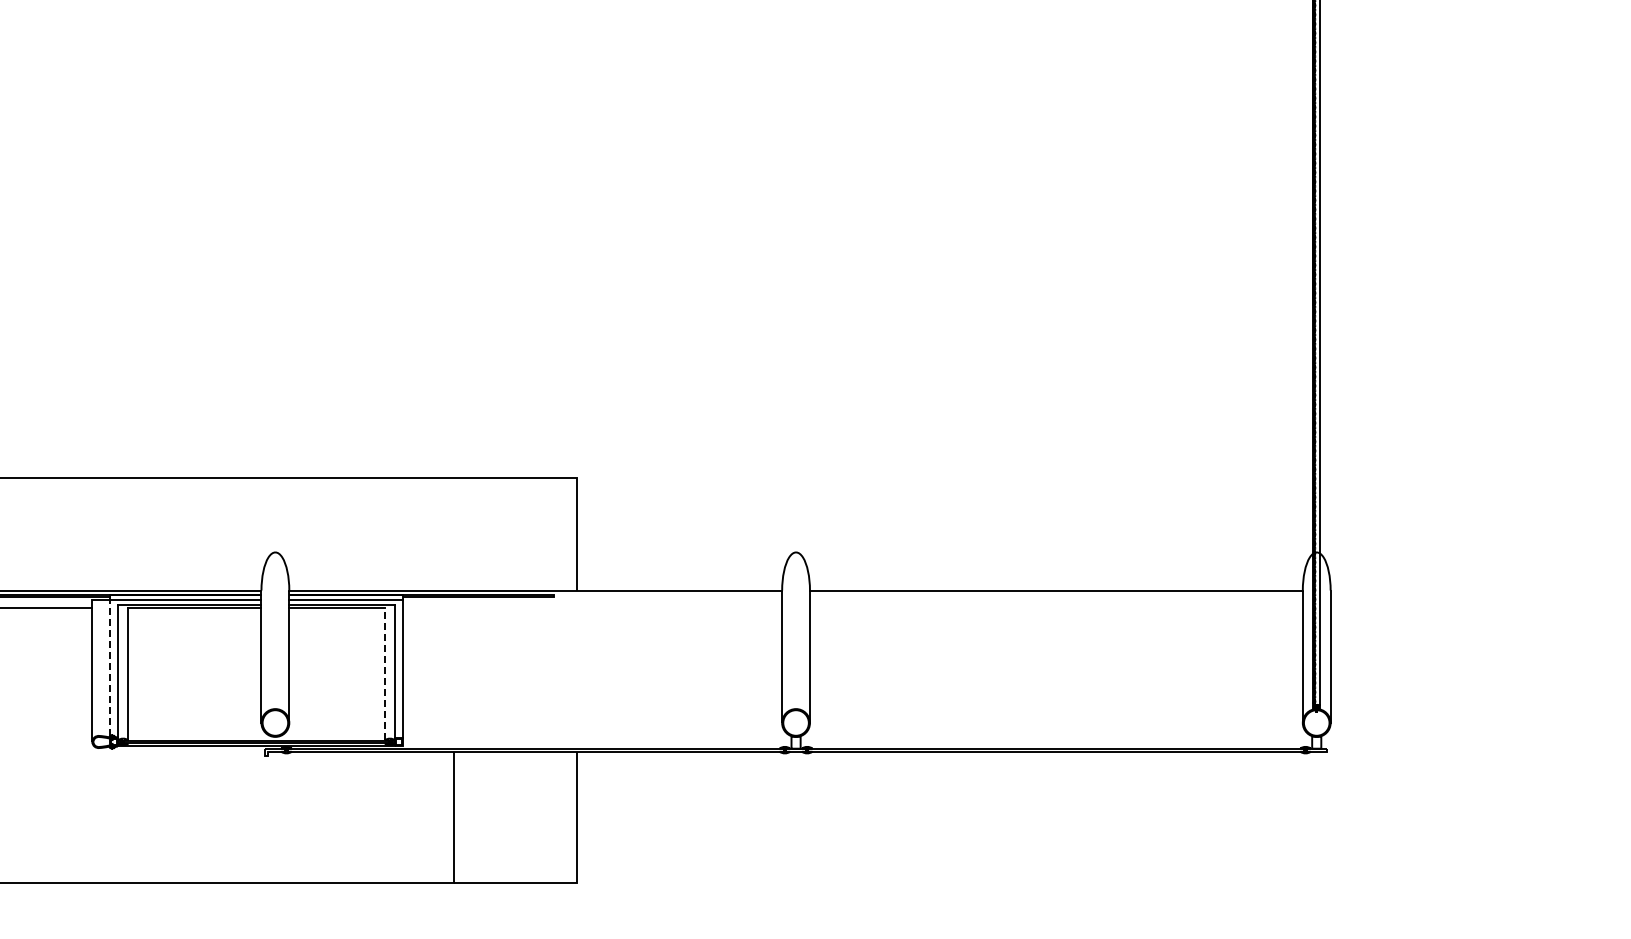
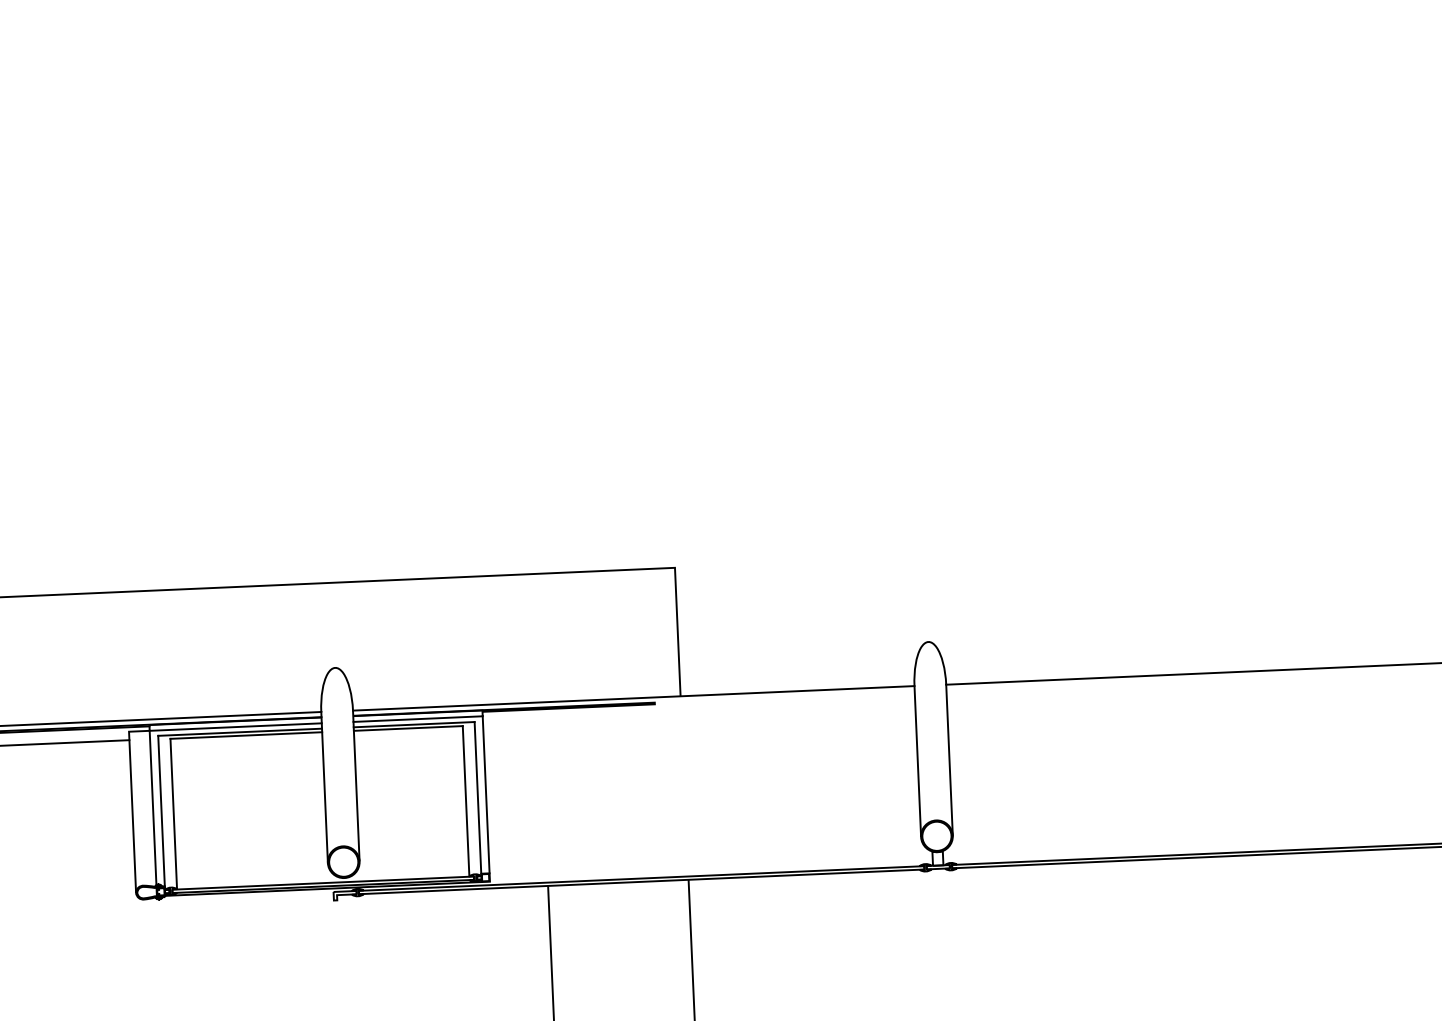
line: (110, 668) -> (153, 808), dashed -> solid
line: (384, 674) -> (465, 801), dashed -> solid

